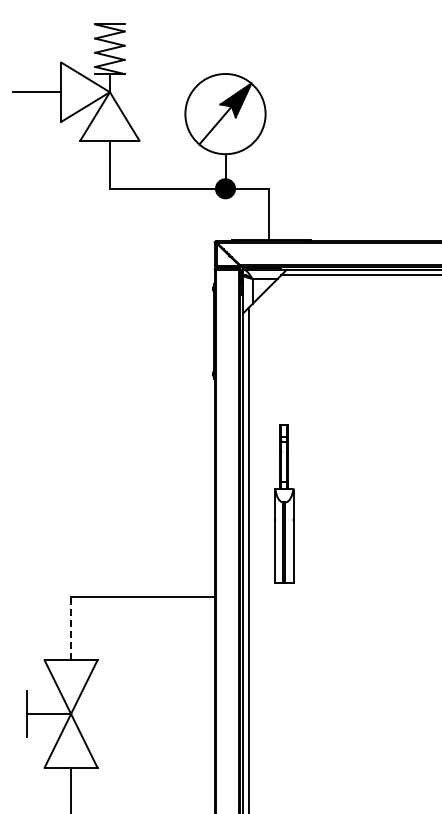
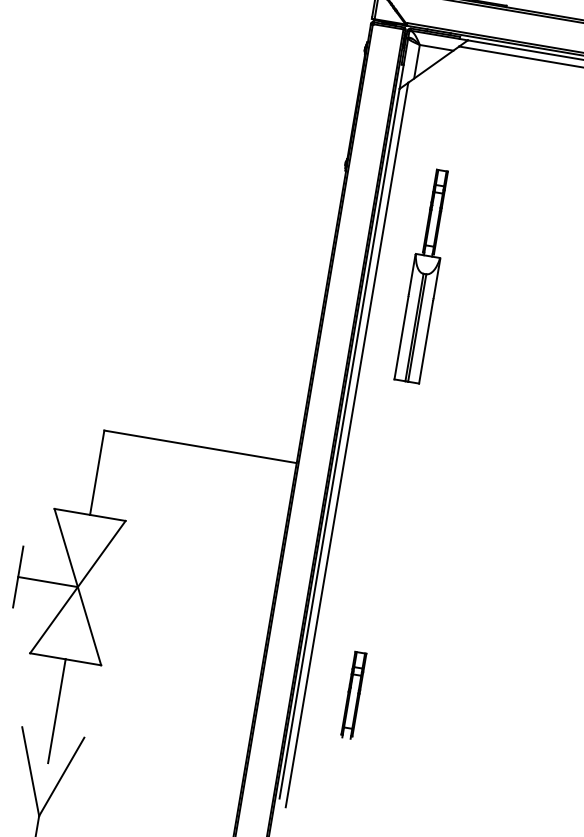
part: (284, 503) -> (424, 275), moved
line: (71, 628) -> (97, 472), dashed -> solid
part: (283, 758) -> (352, 694), added

